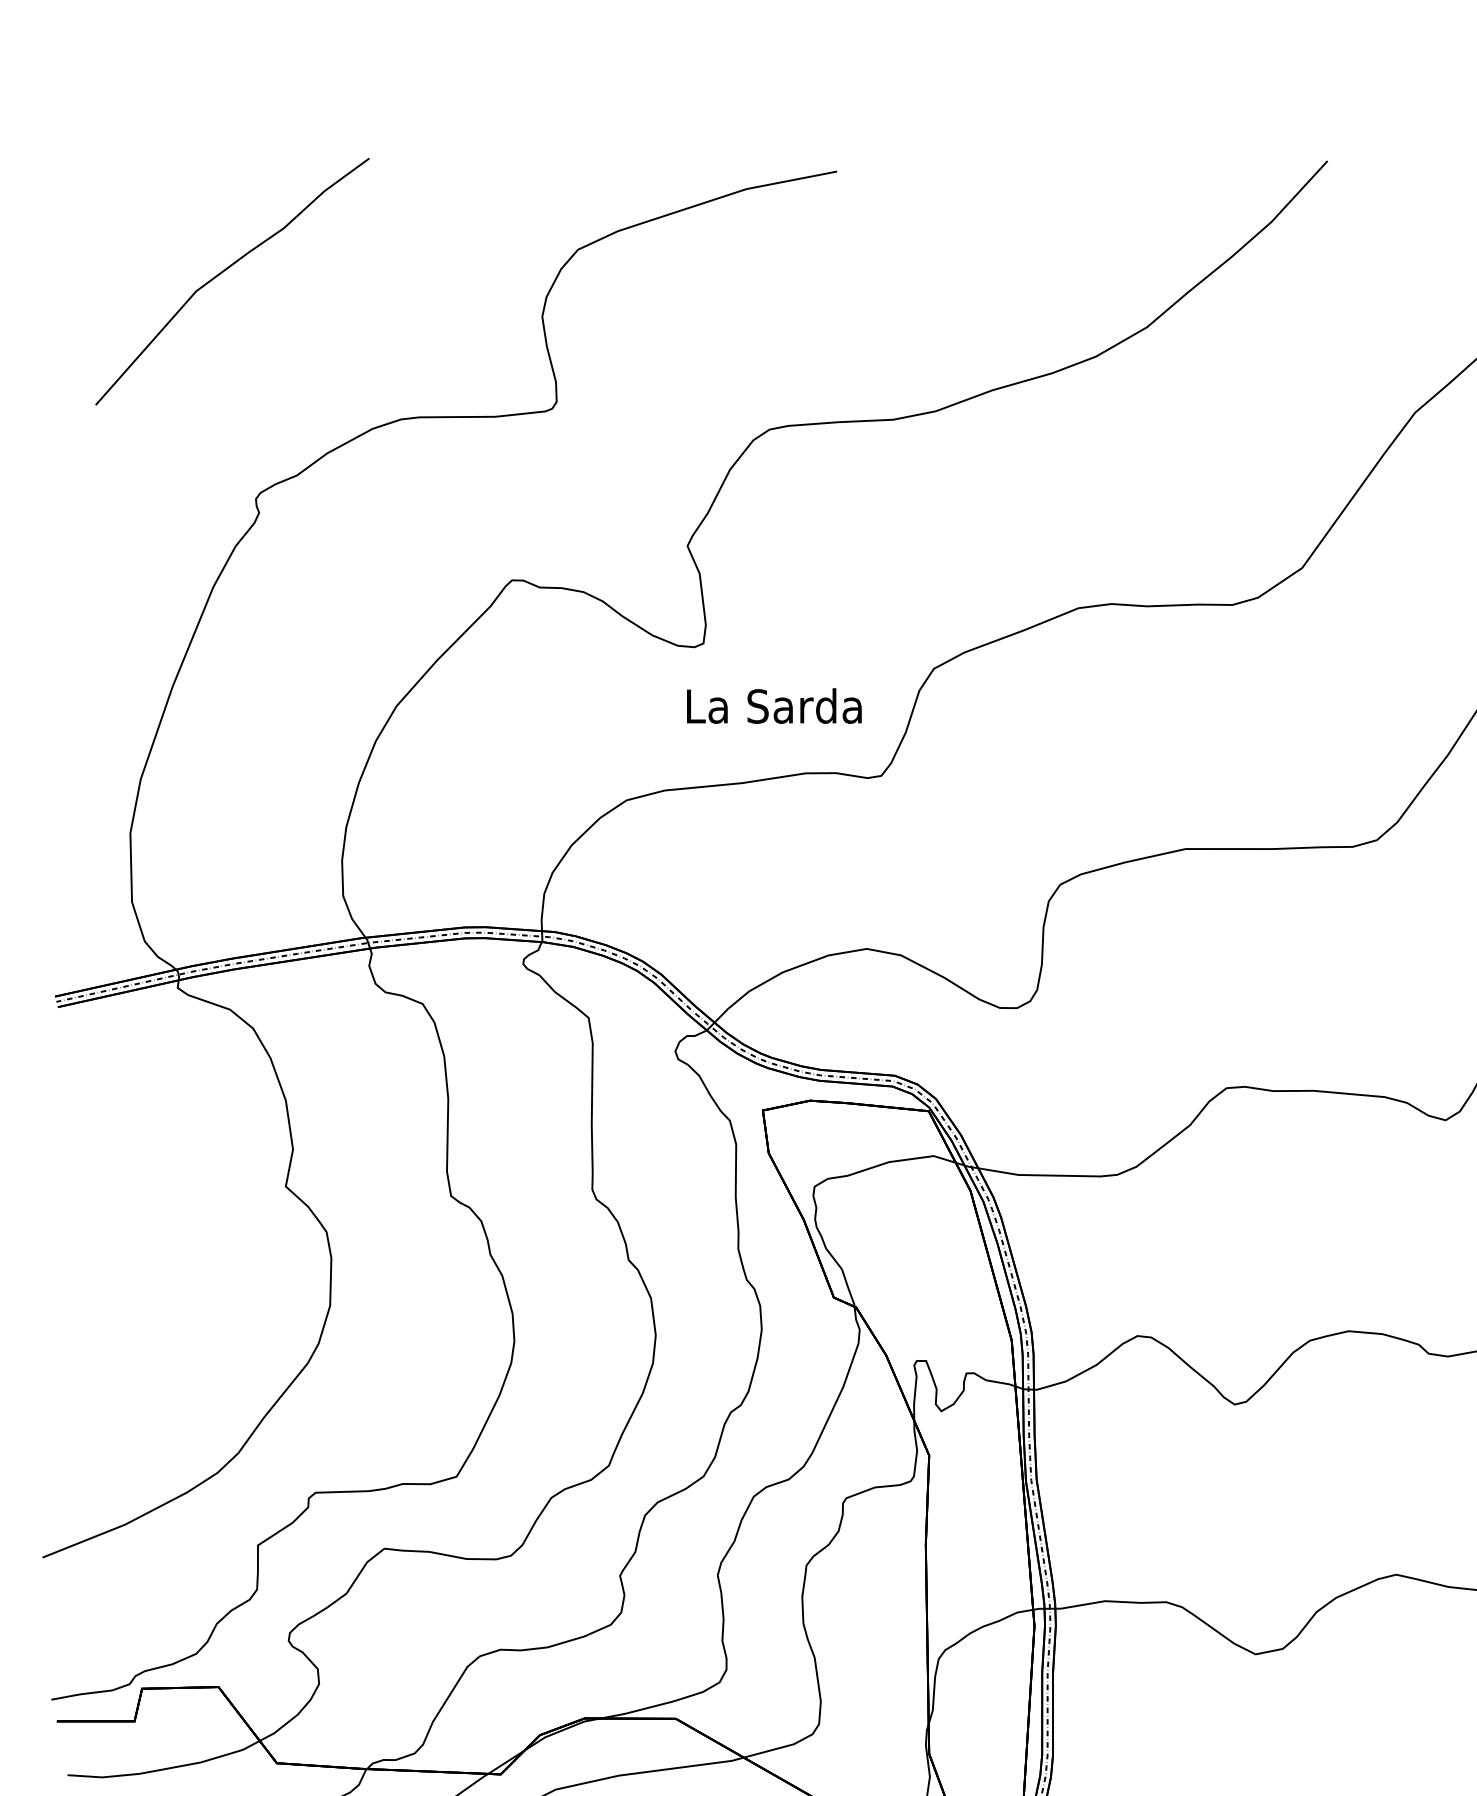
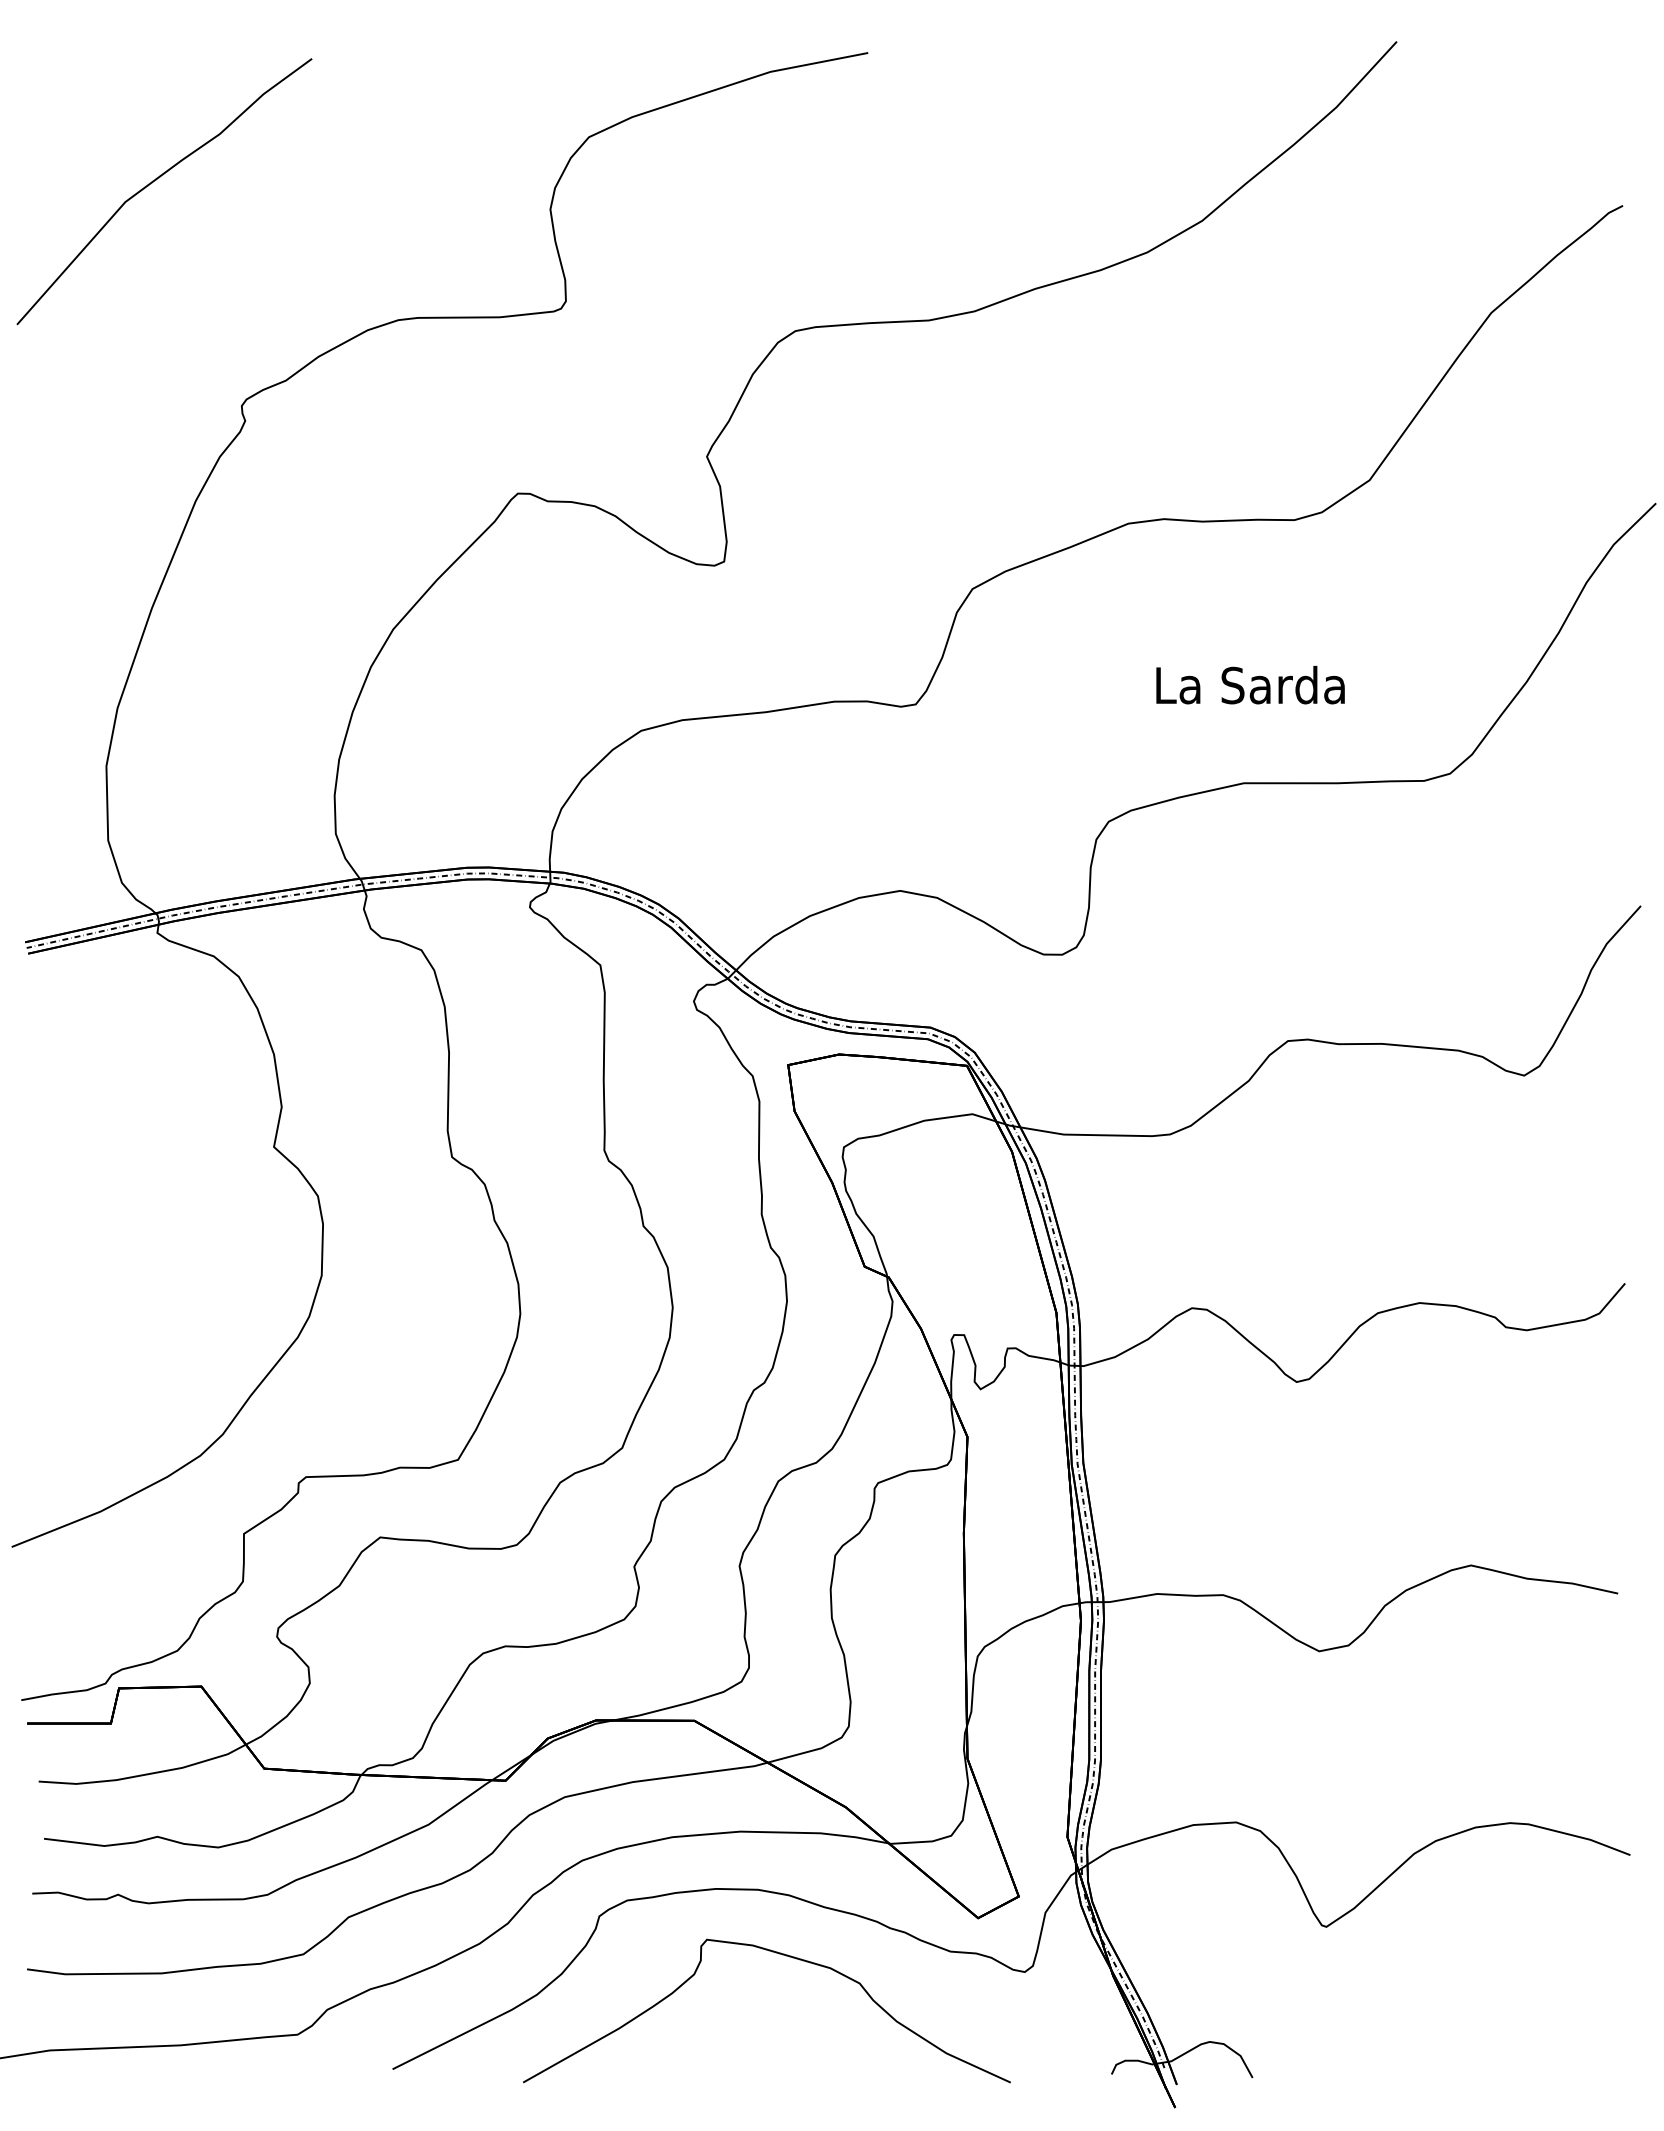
curve: (225, 271) -> (156, 180), moved
text: (774, 706) -> (1250, 685), moved

